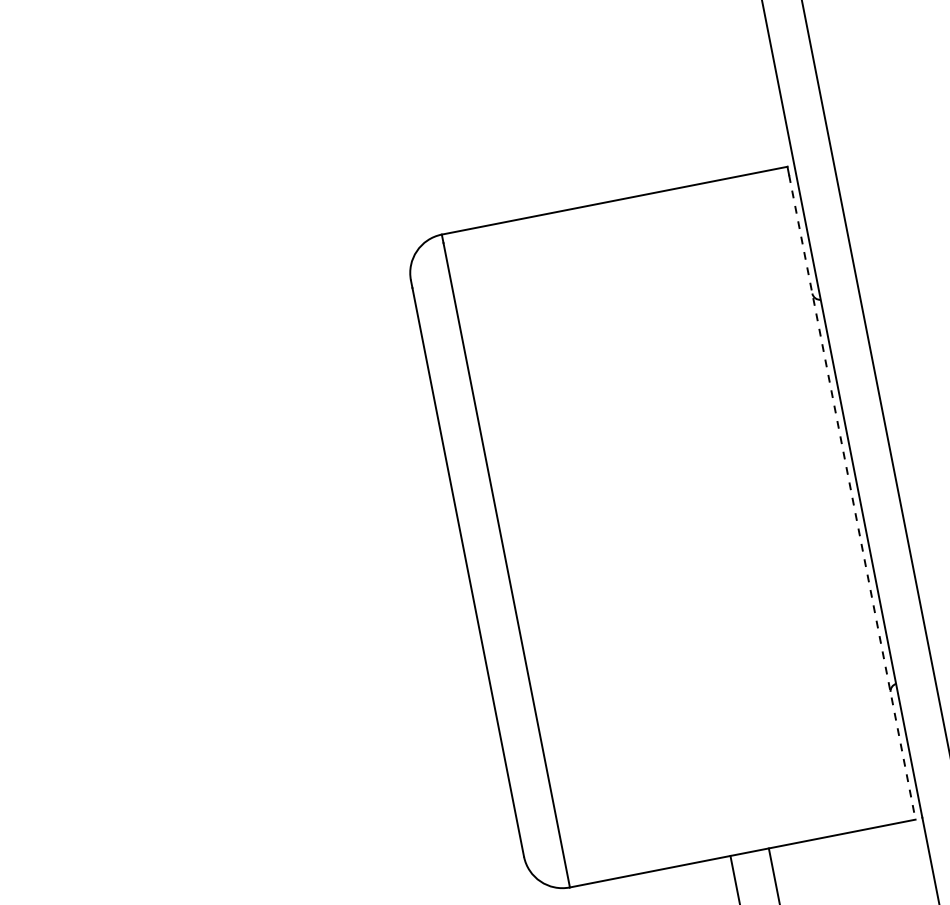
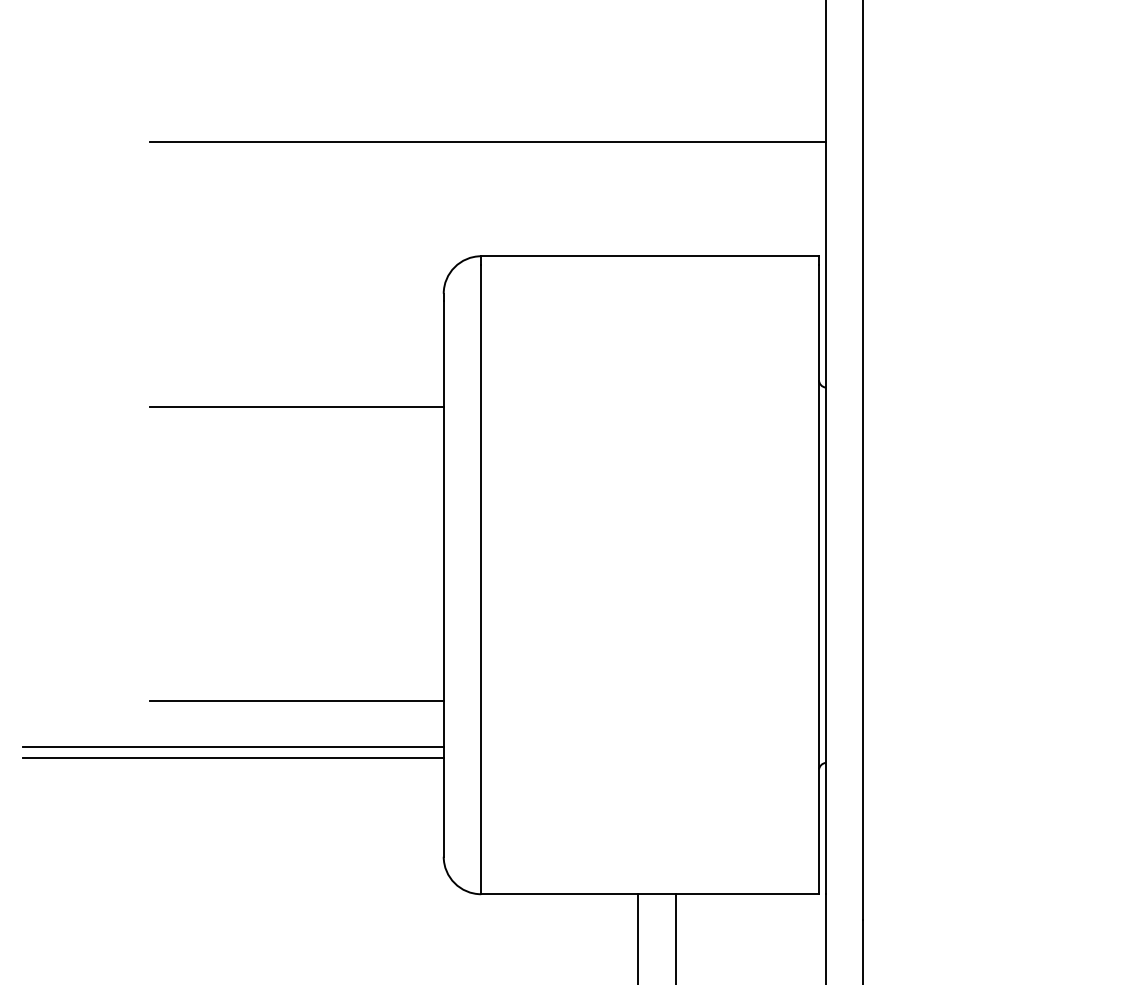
line: (425, 116) -> (487, 142), added
line: (282, 425) -> (296, 406), added
line: (852, 497) -> (819, 579), dashed -> solid
line: (341, 726) -> (296, 700), added
line: (285, 787) -> (232, 747), added
line: (288, 798) -> (232, 758), added

